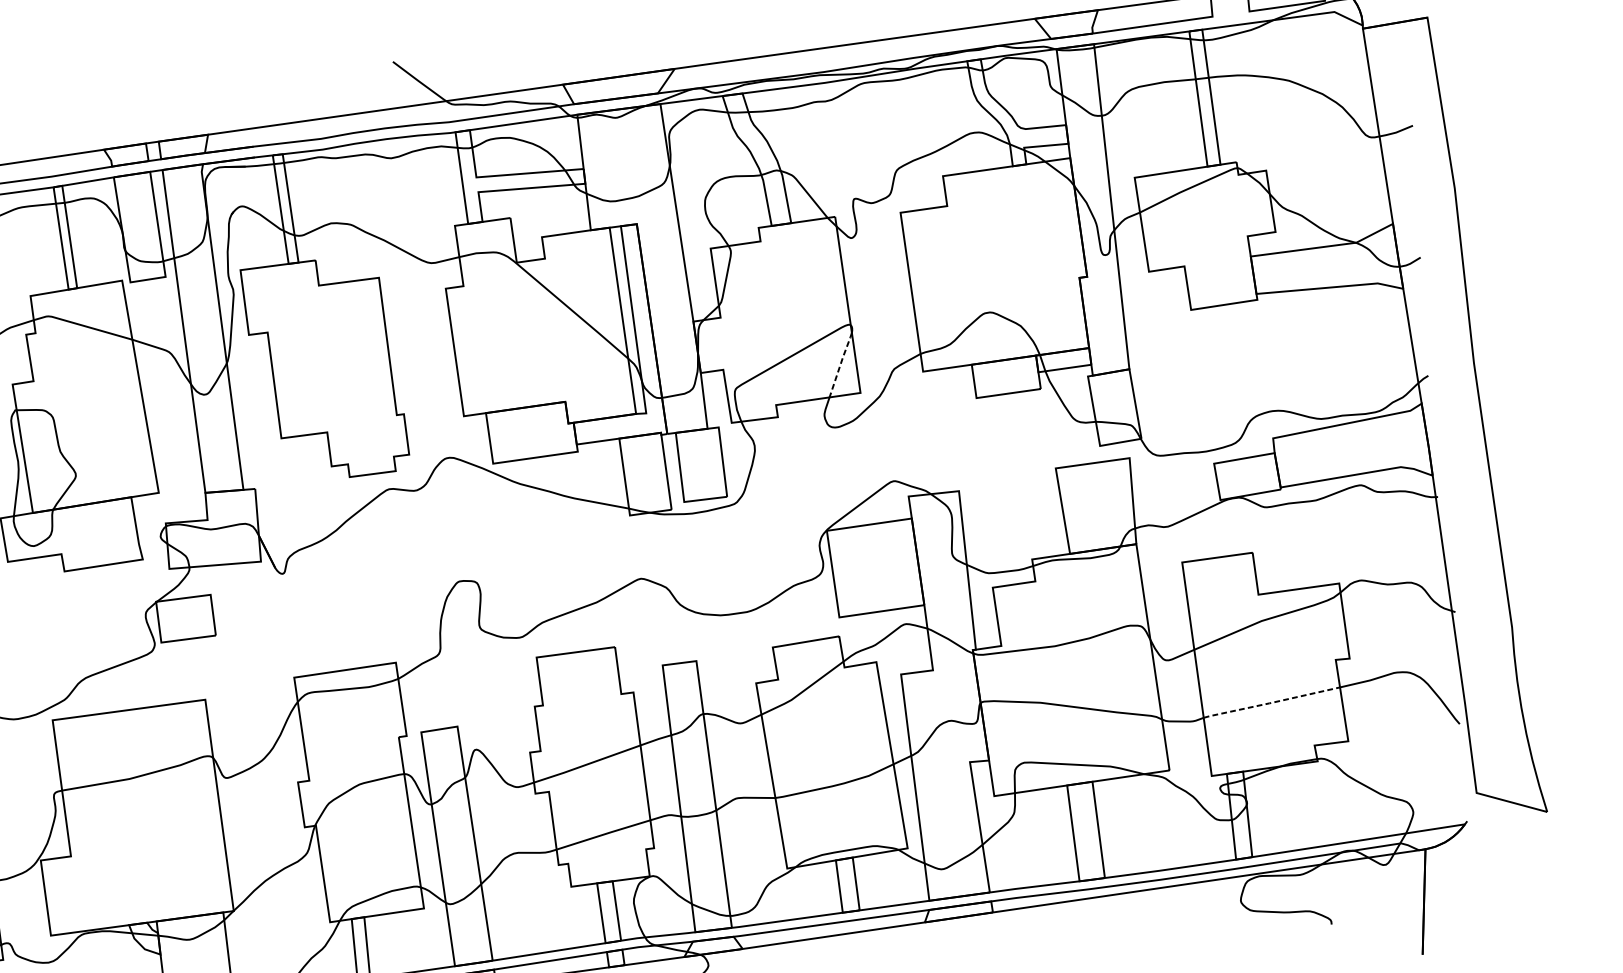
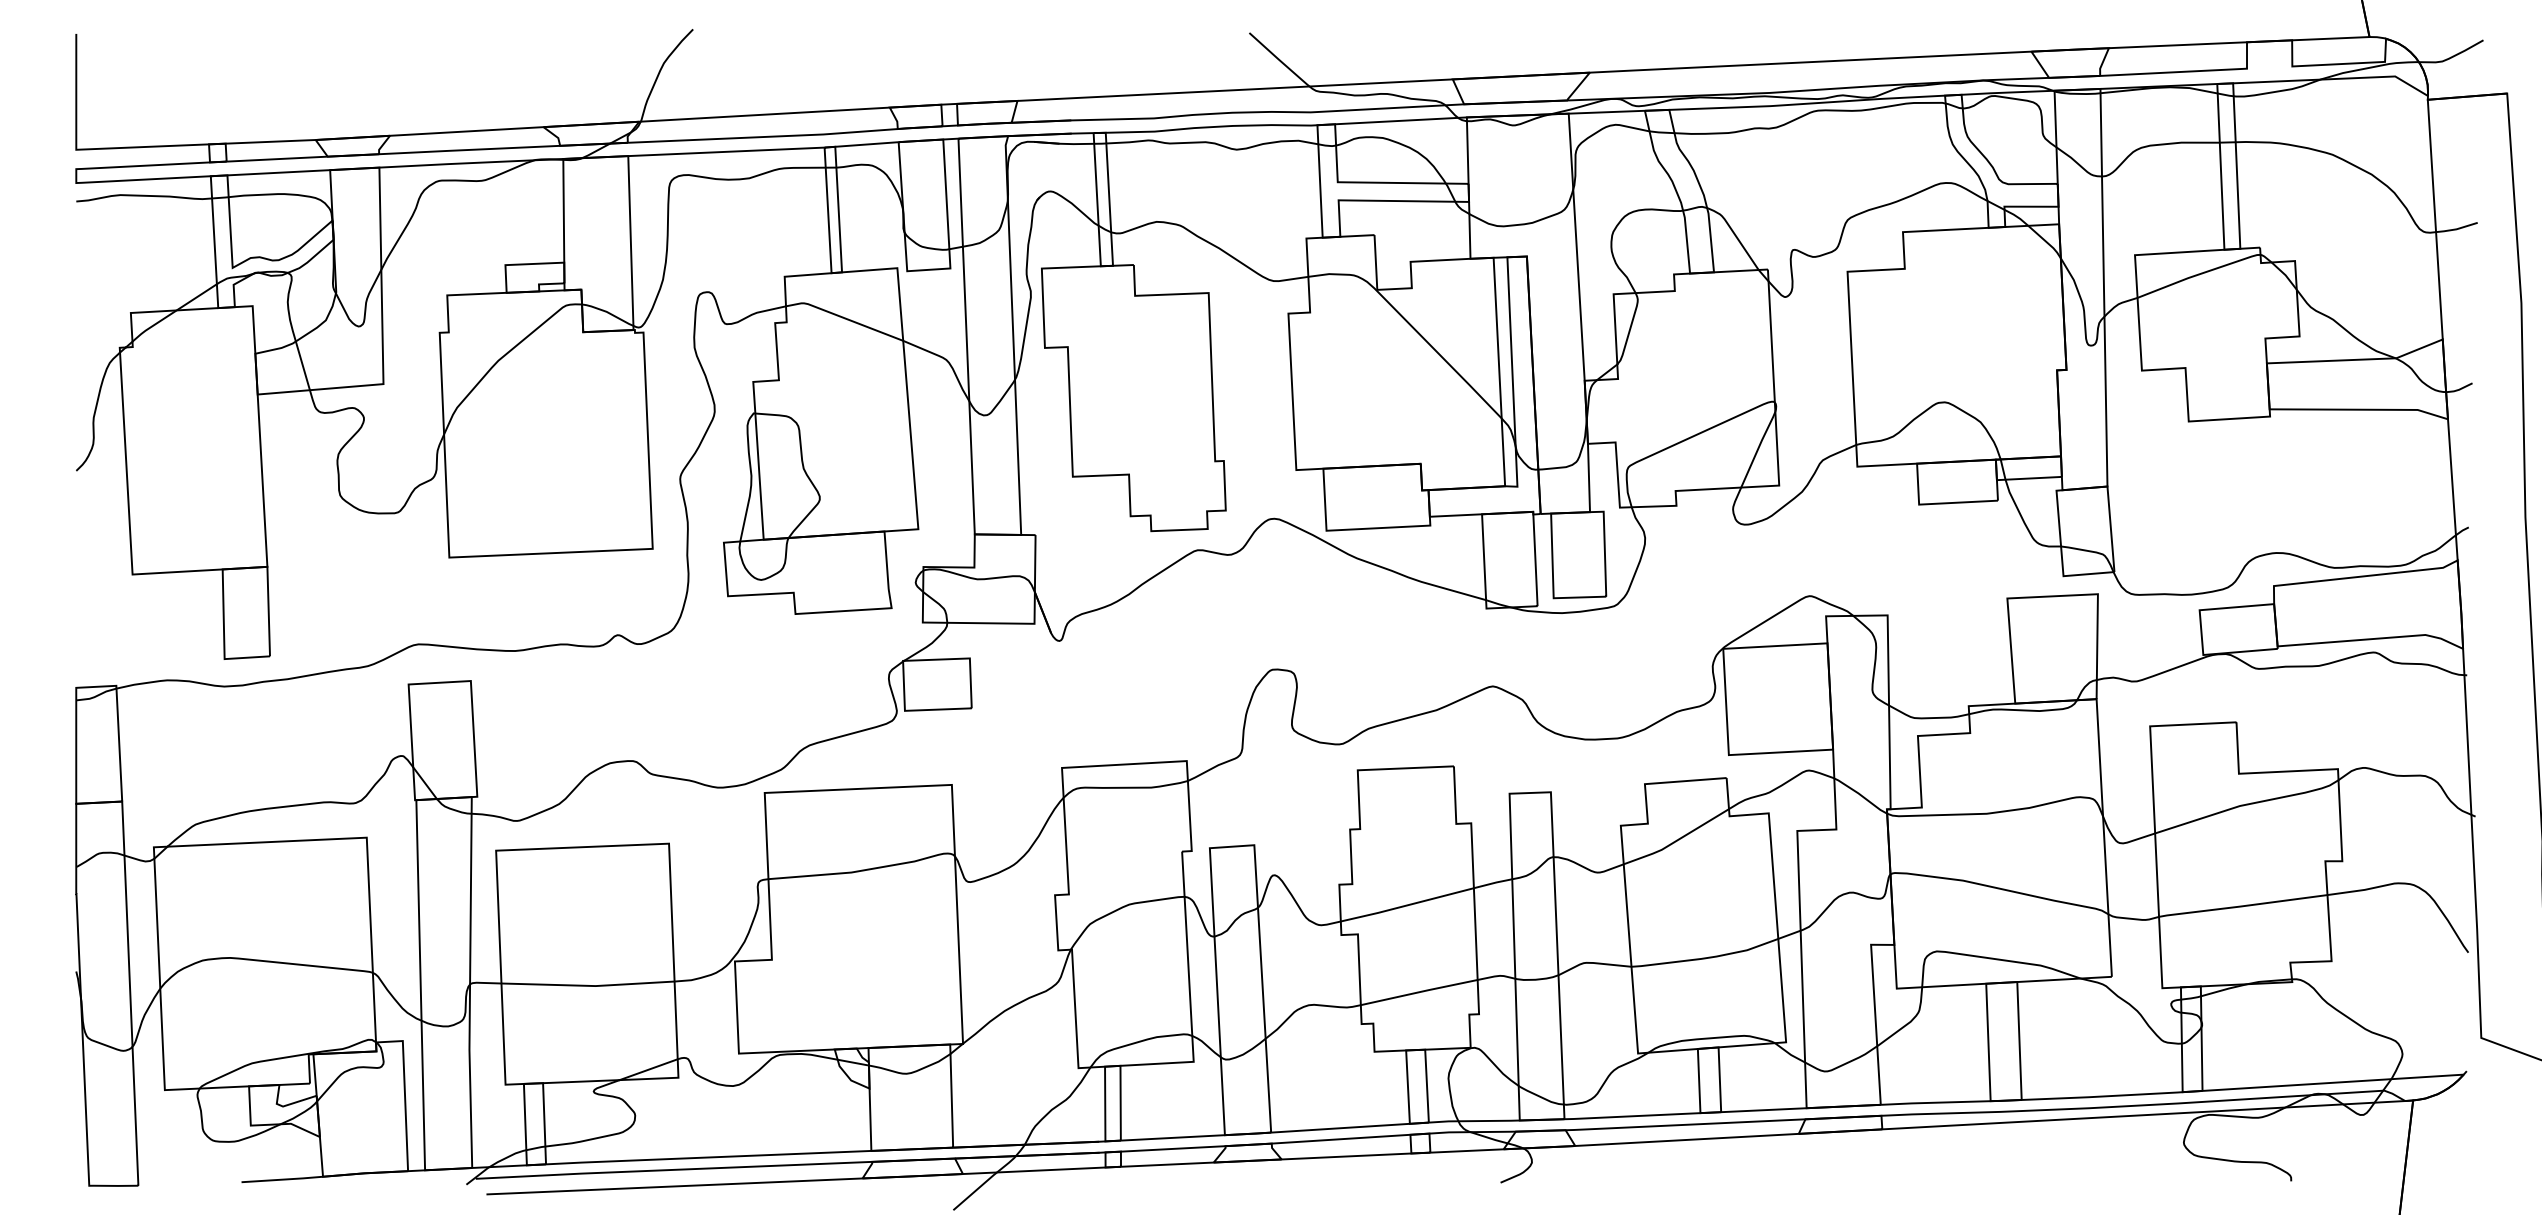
line: (840, 364) -> (1758, 448), dashed -> solid
line: (1271, 703) -> (2242, 906), dashed -> solid

